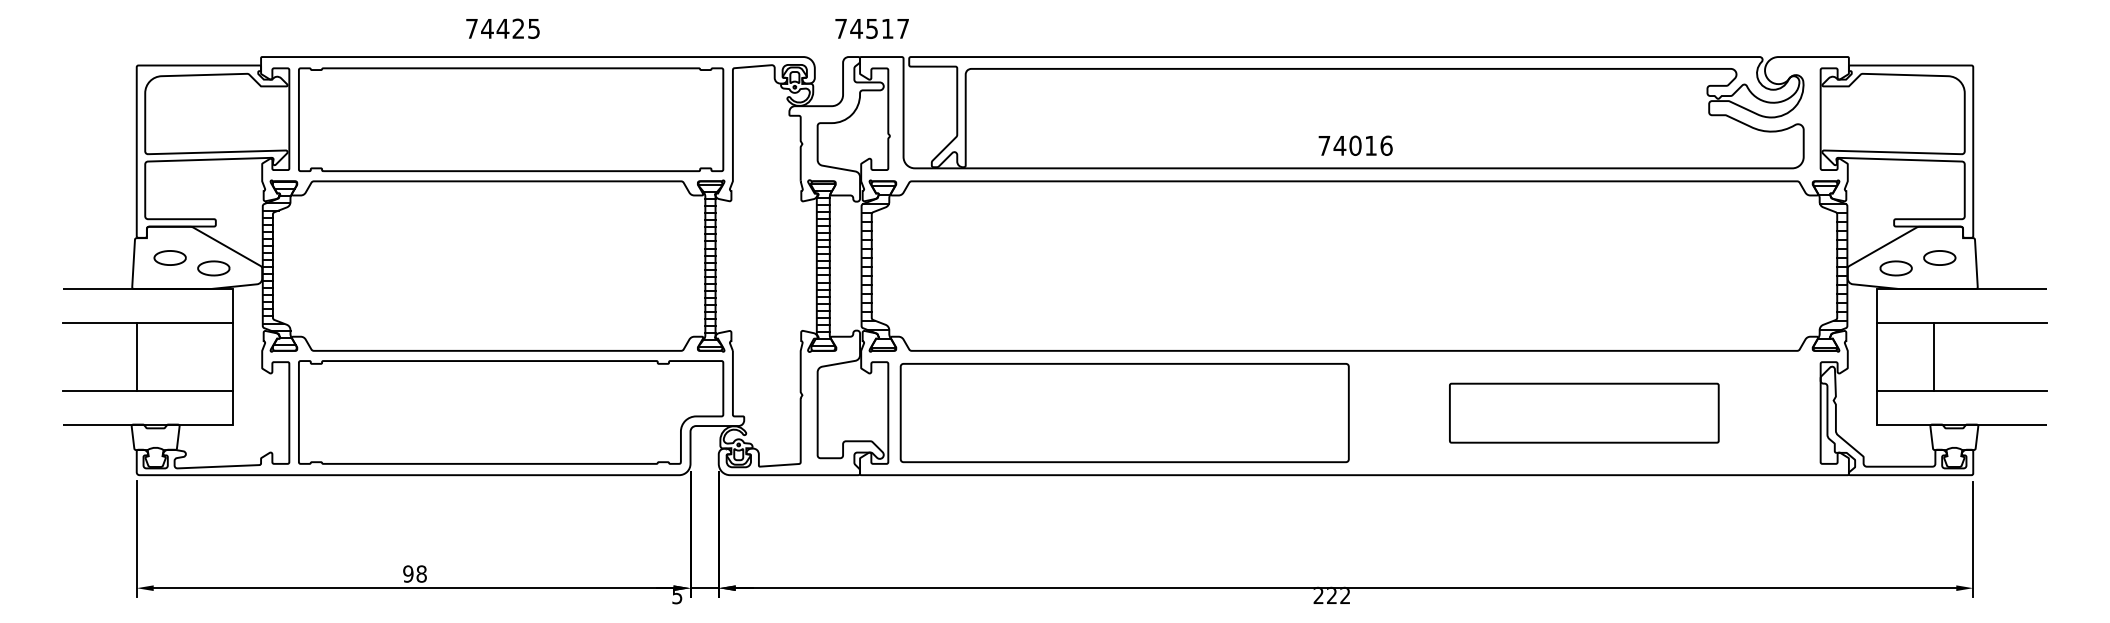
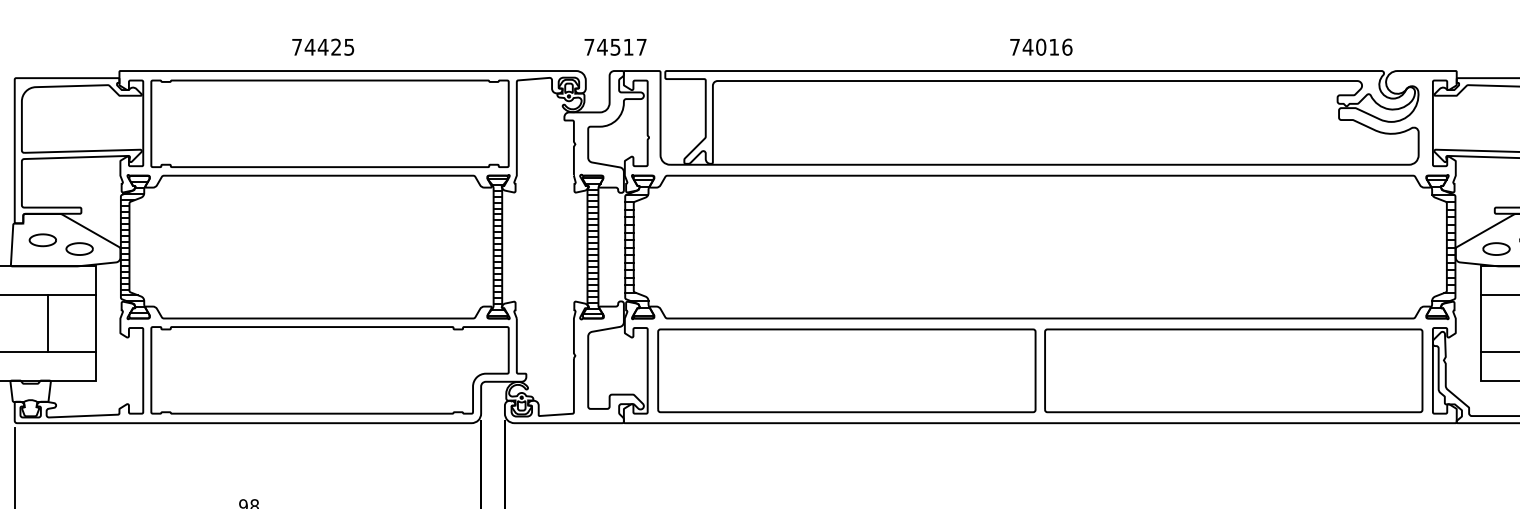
text: (871, 28) -> (615, 46), moved
text: (1355, 145) -> (1041, 46), moved
line: (137, 356) -> (48, 323), moved
part: (1584, 413) -> (1234, 371), size x1.67

